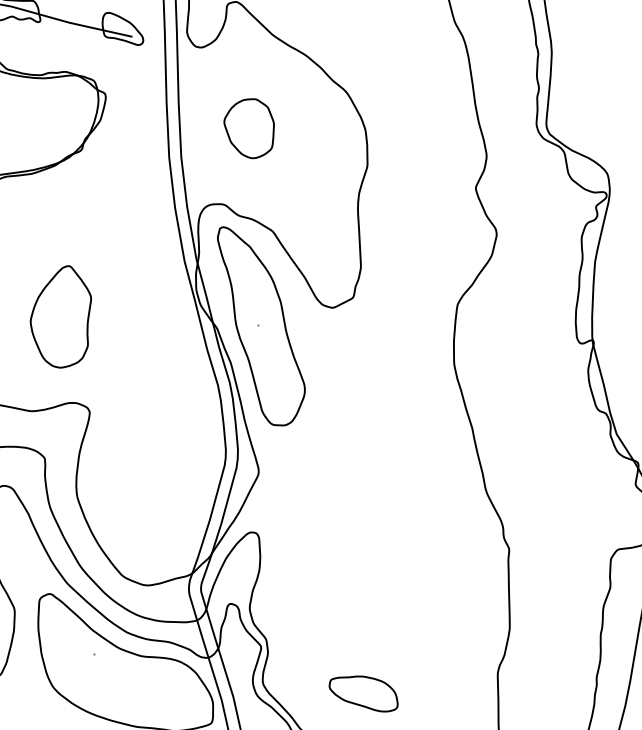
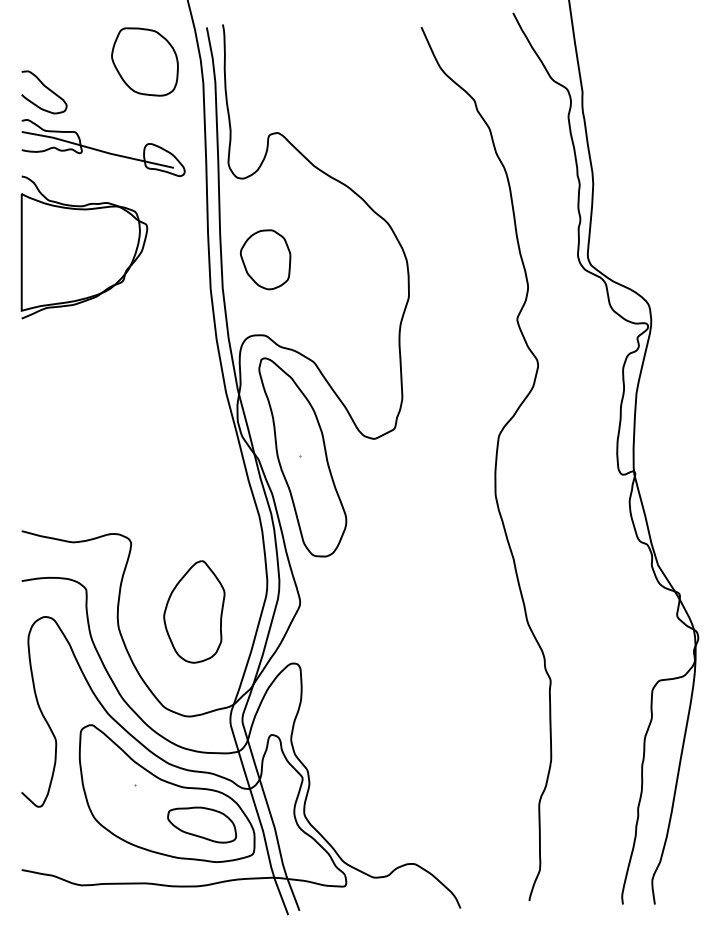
part: (249, 128) -> (265, 259), moved
part: (61, 316) -> (194, 611), moved
part: (364, 693) -> (202, 824), moved

